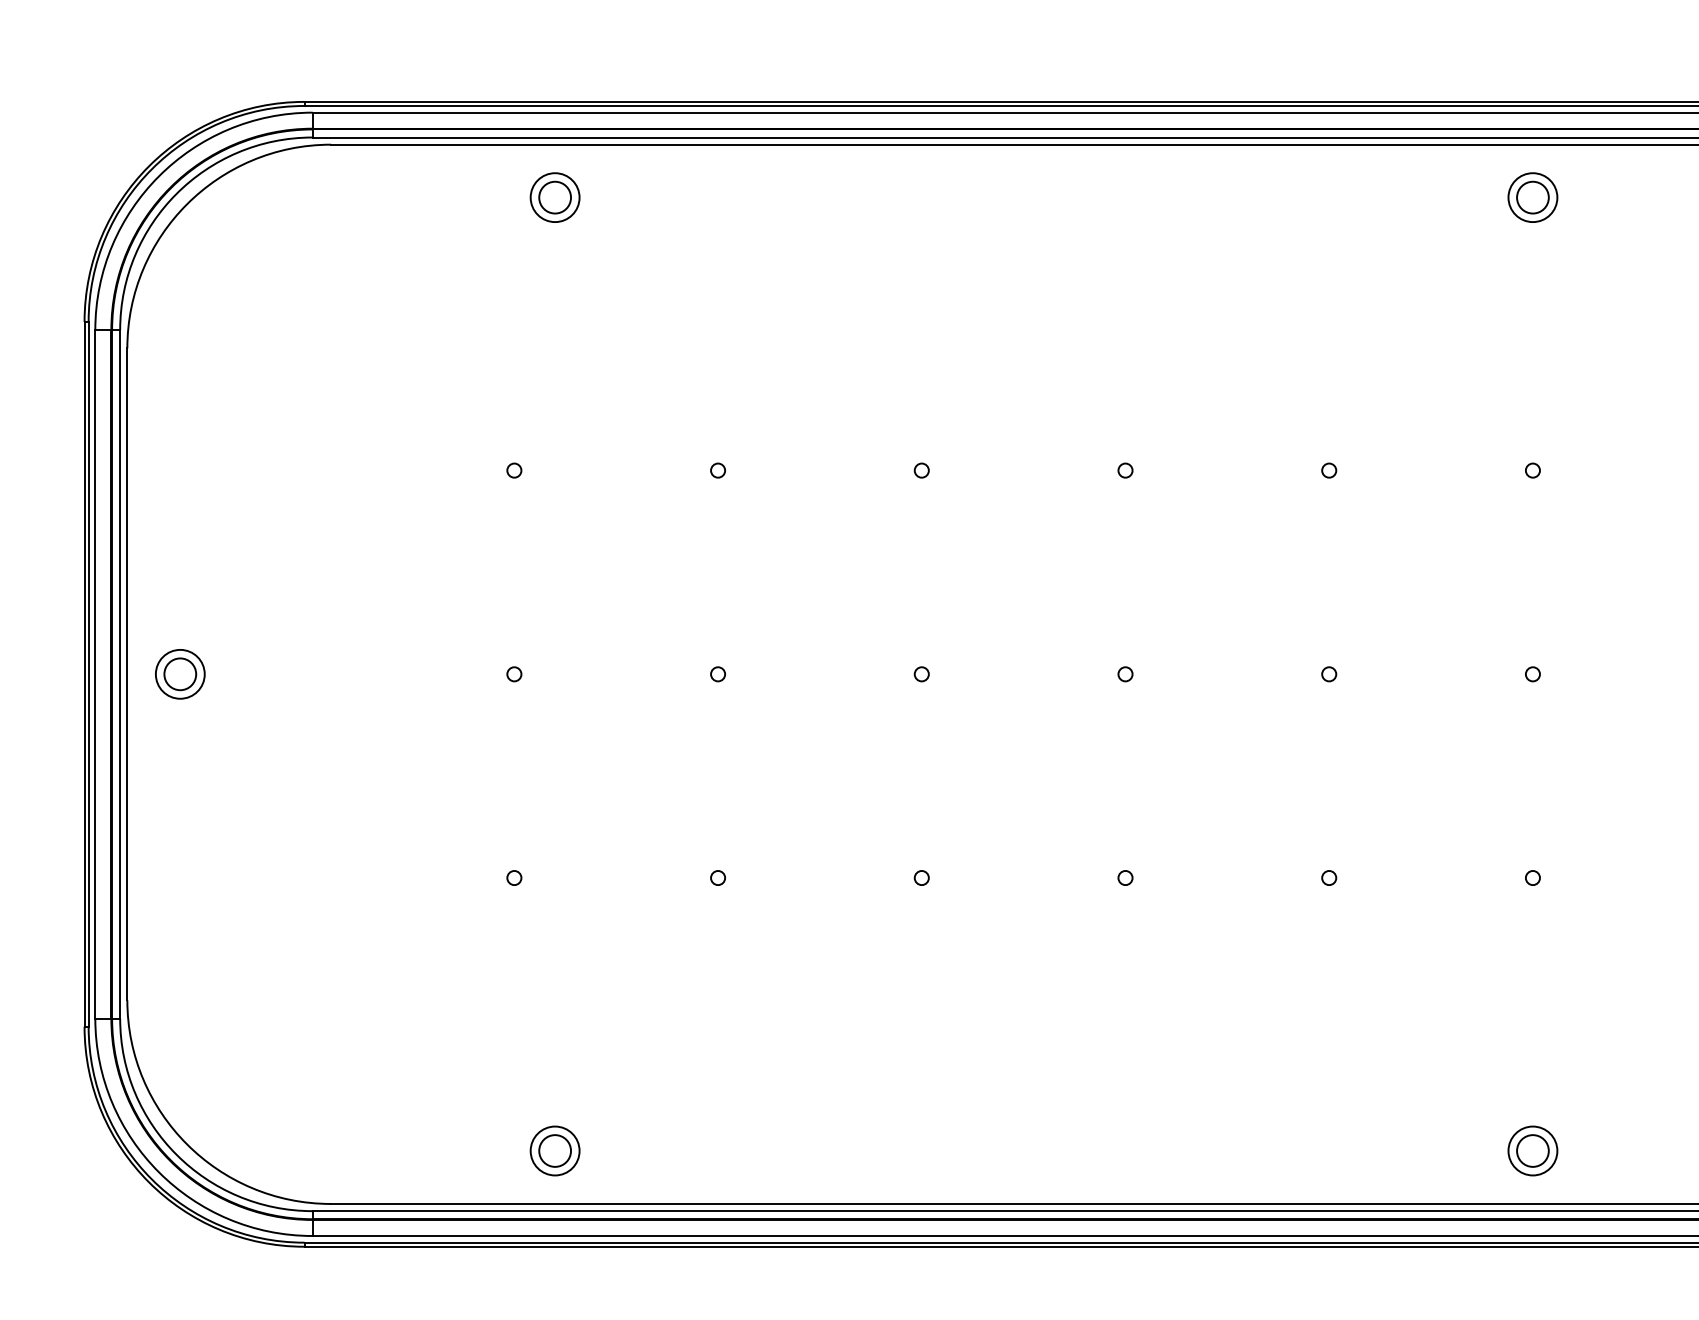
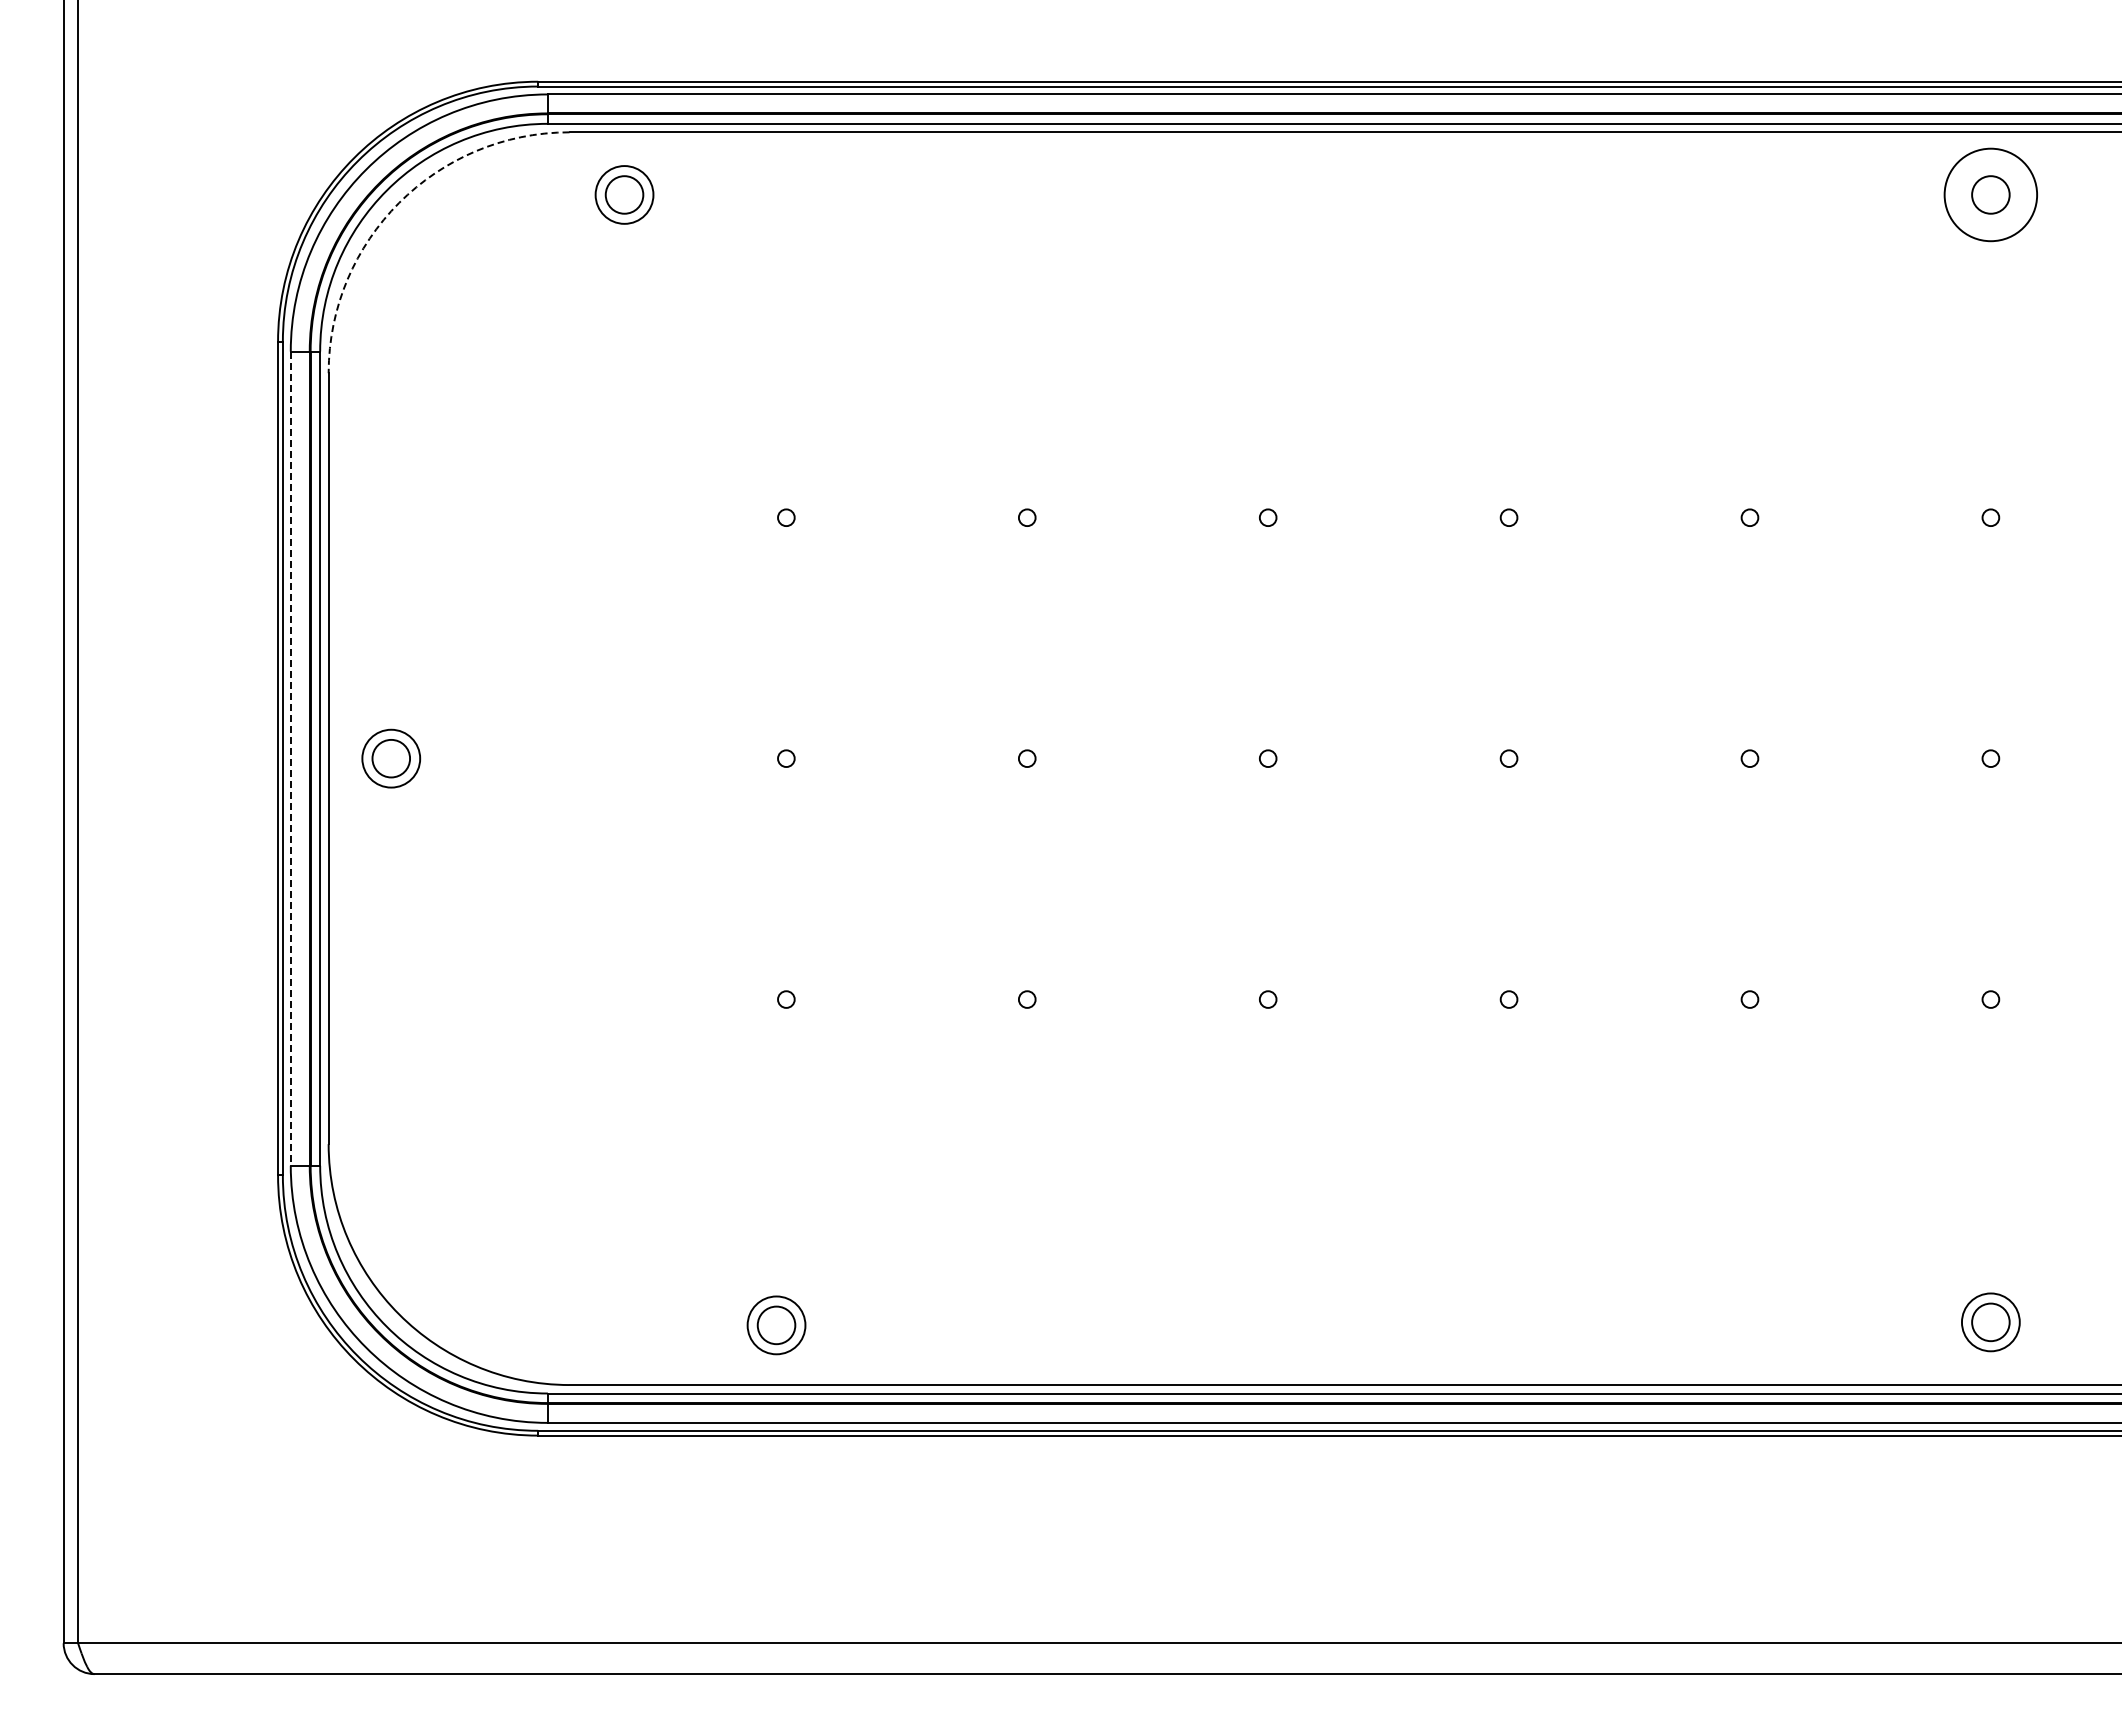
part: (555, 197) -> (624, 194), moved
circle: (1532, 197) -> (1990, 194), size x1.6
arc: (187, 204) -> (399, 202), solid -> dashed
line: (95, 675) -> (290, 759), solid -> dashed
part: (555, 1151) -> (776, 1325), moved

